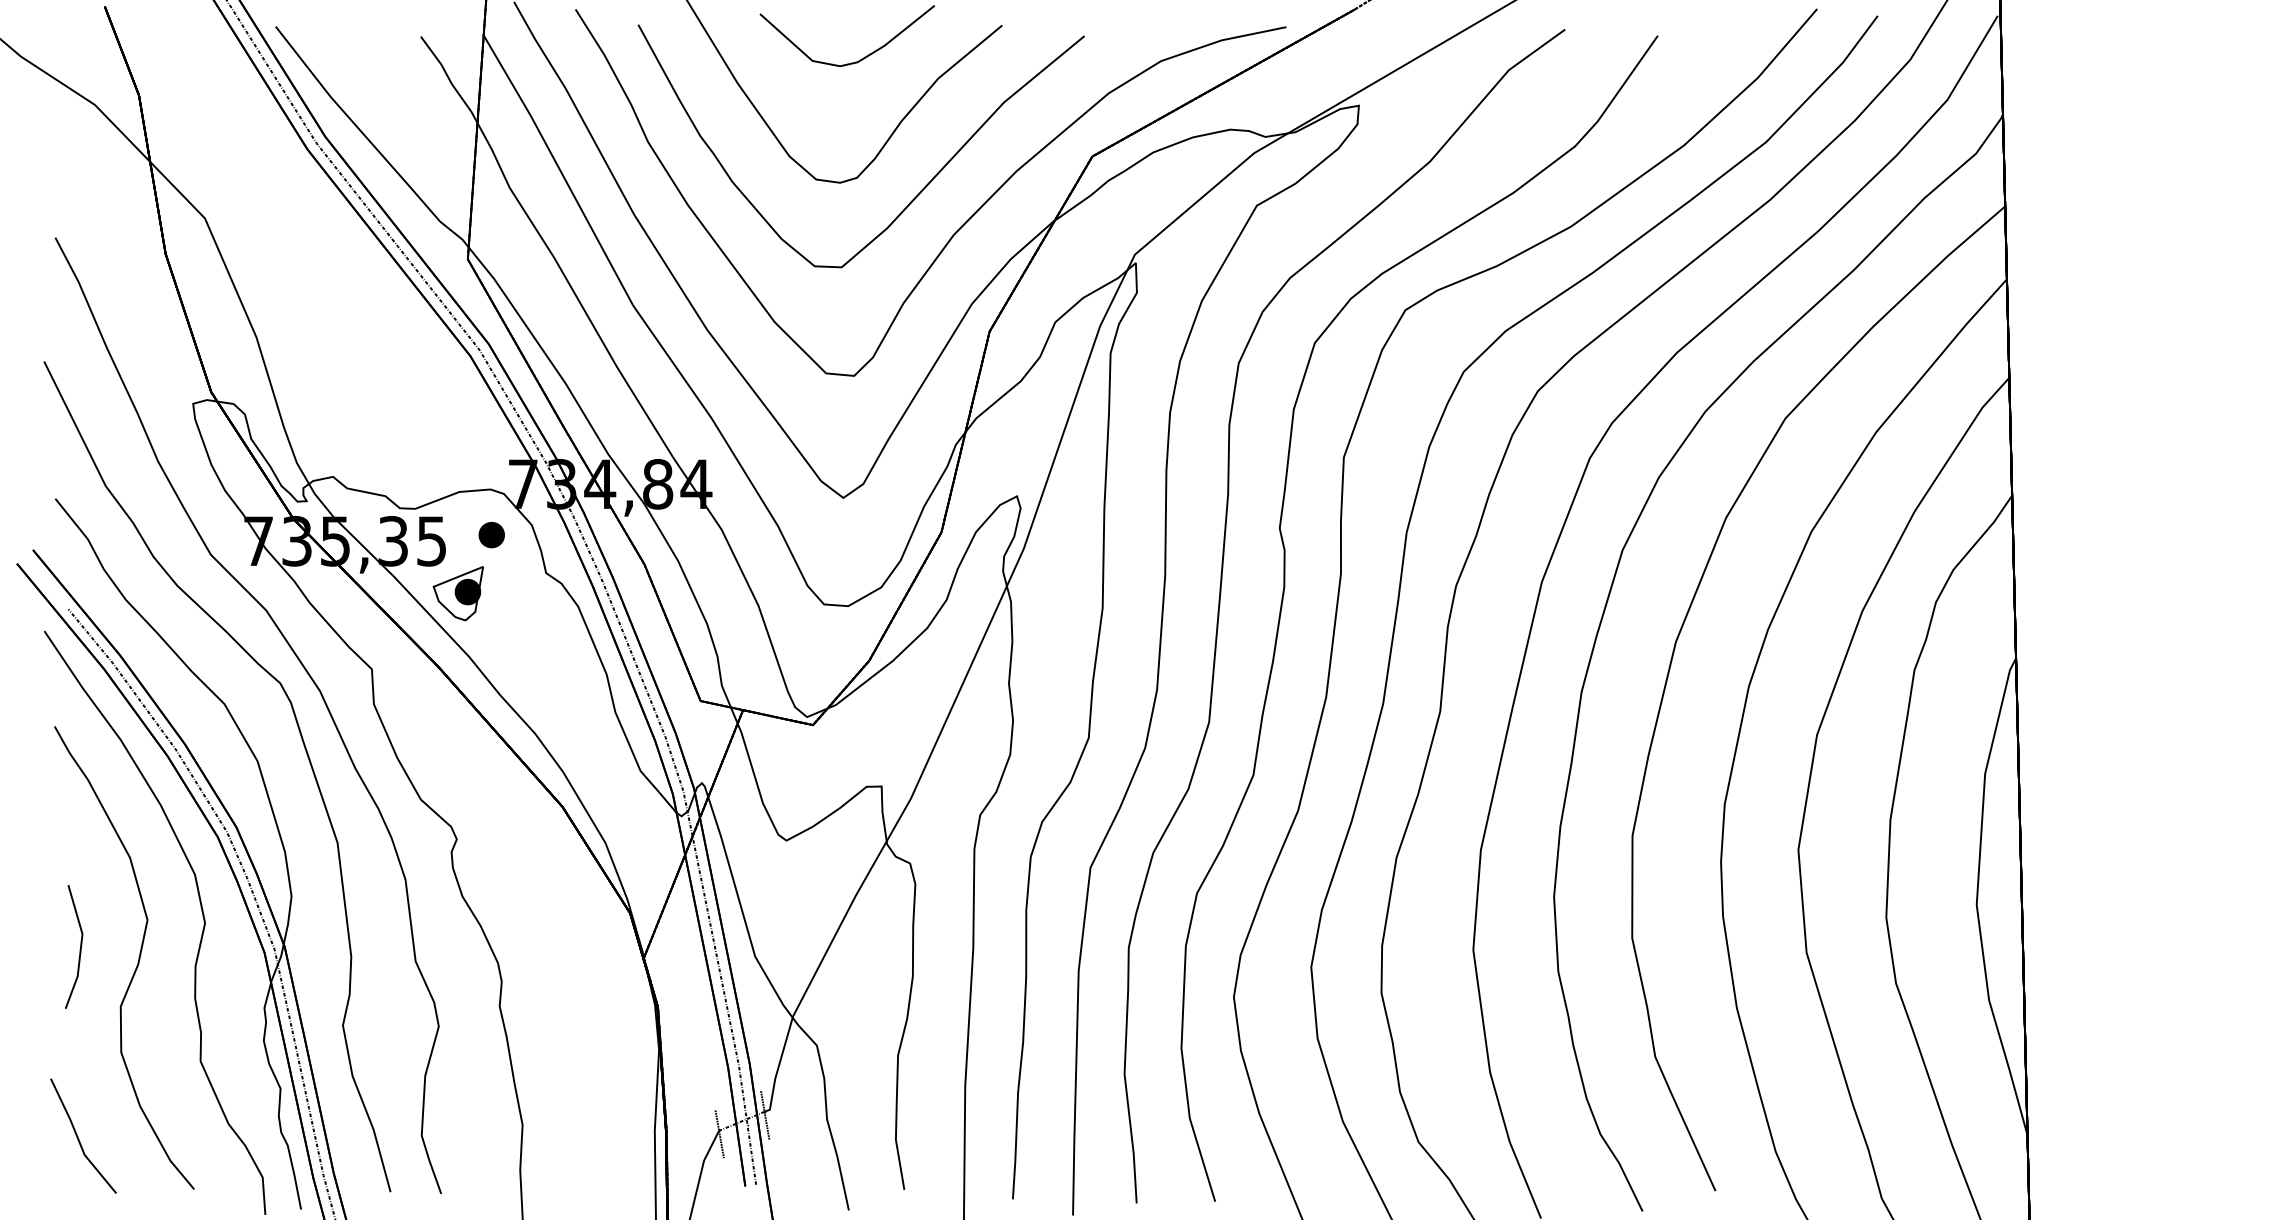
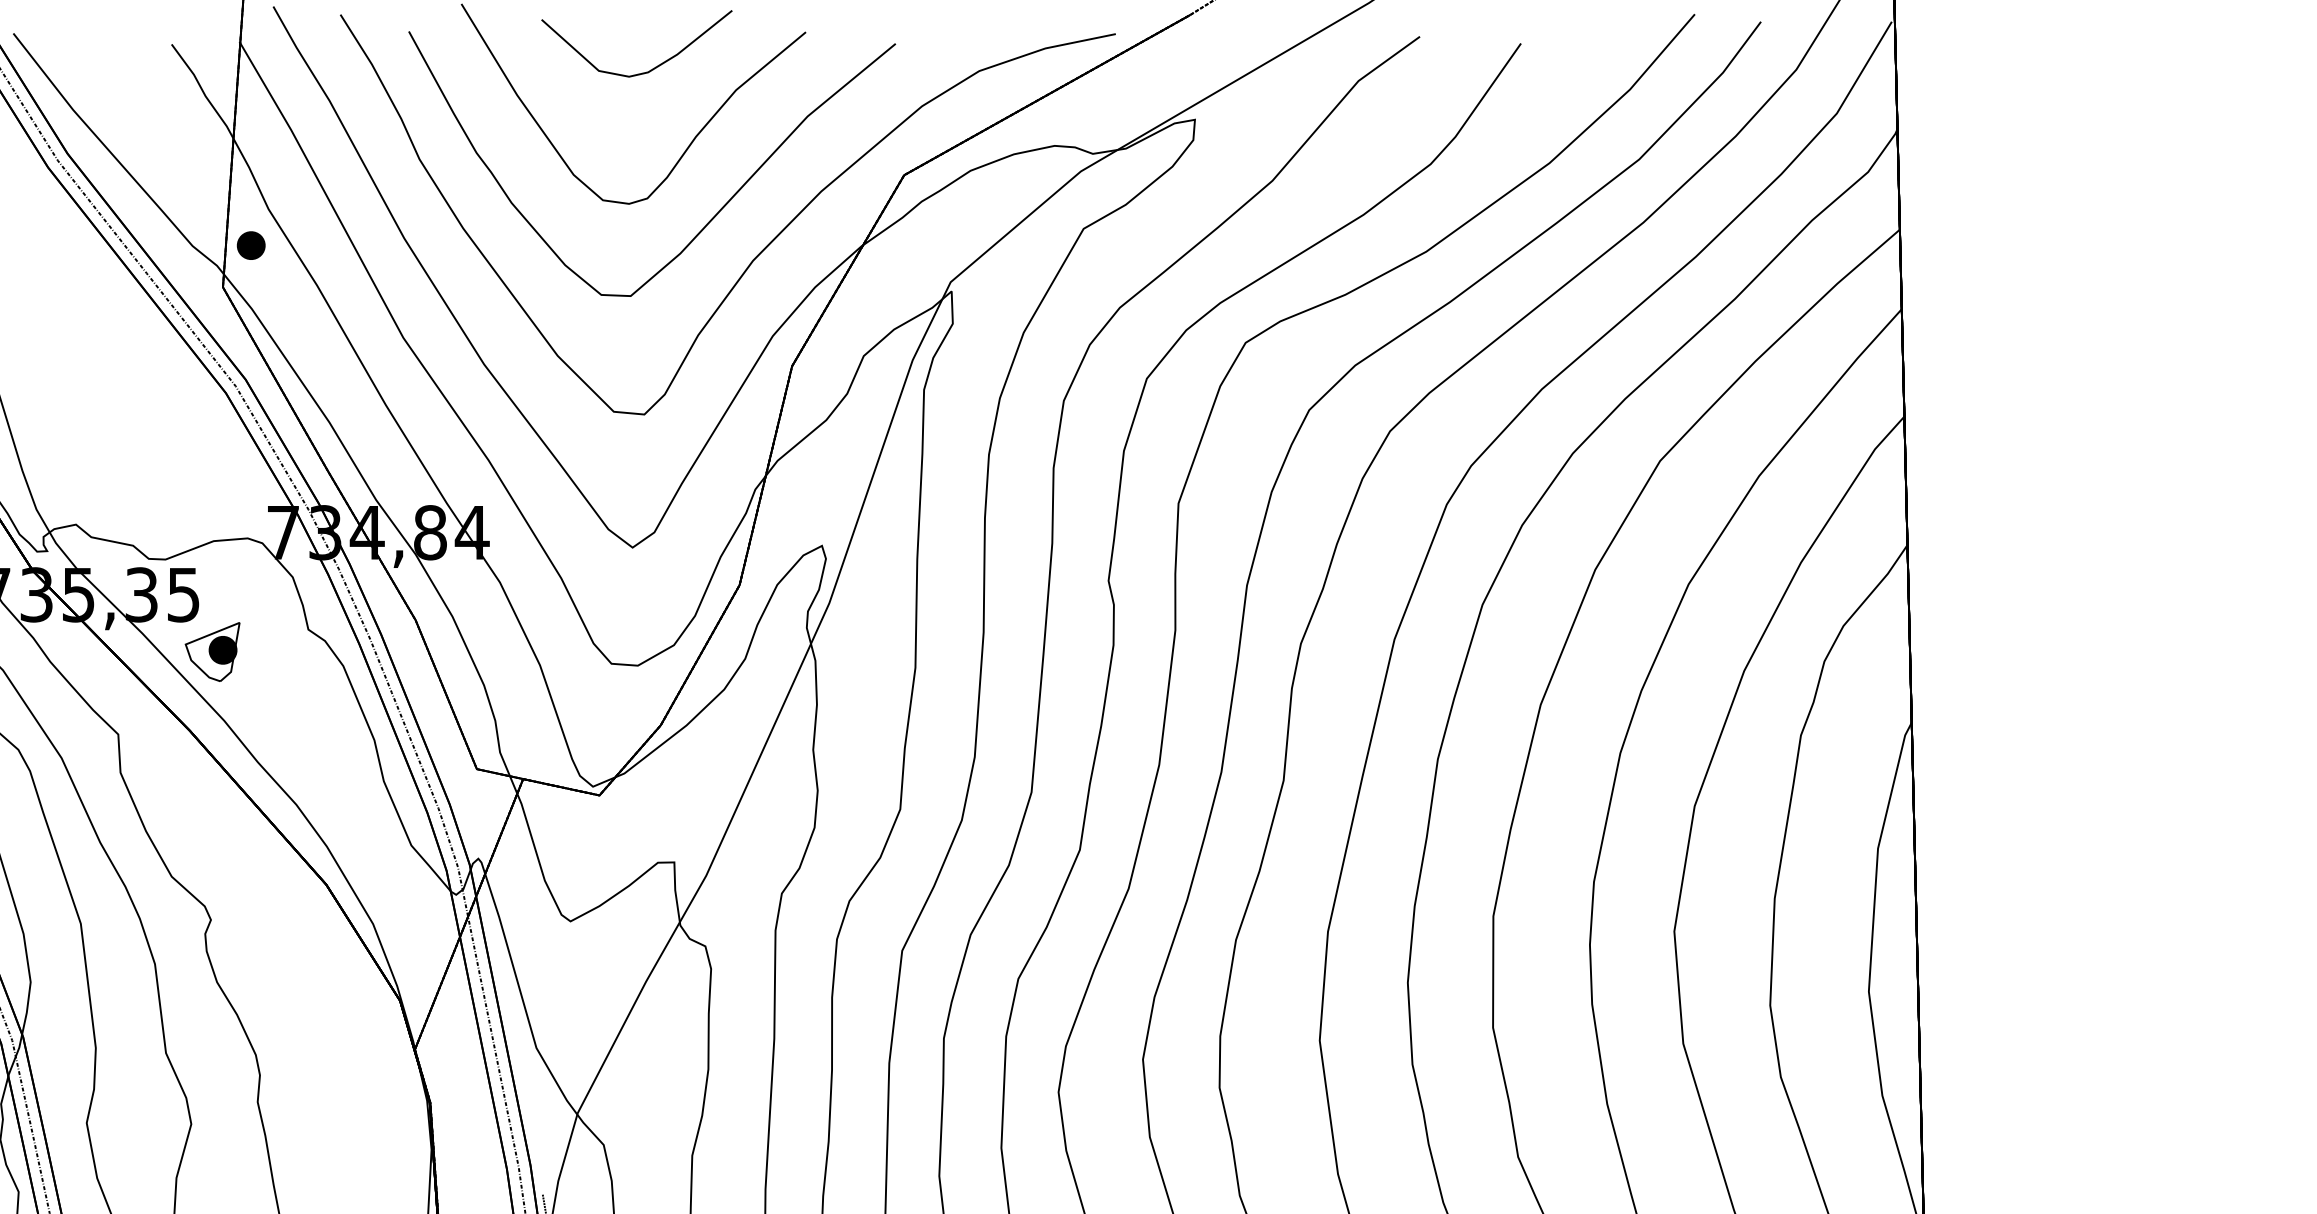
part: (491, 535) -> (250, 246), moved

